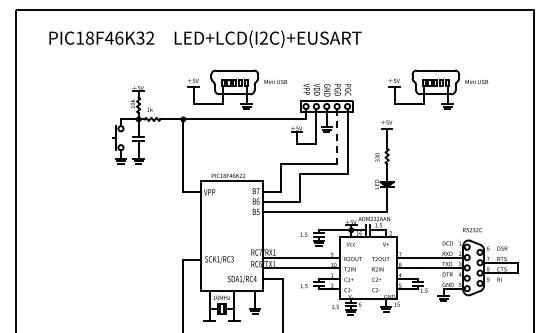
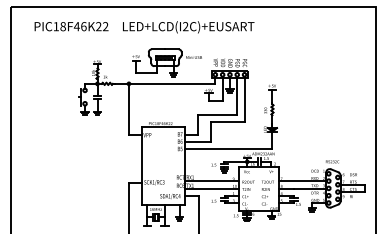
text: (140, 38) -> (98, 26), PIC18F46K32 -> PIC18F46K22
part: (438, 89) -> (308, 62), removed
line: (337, 136) -> (237, 95), dashed -> solid

